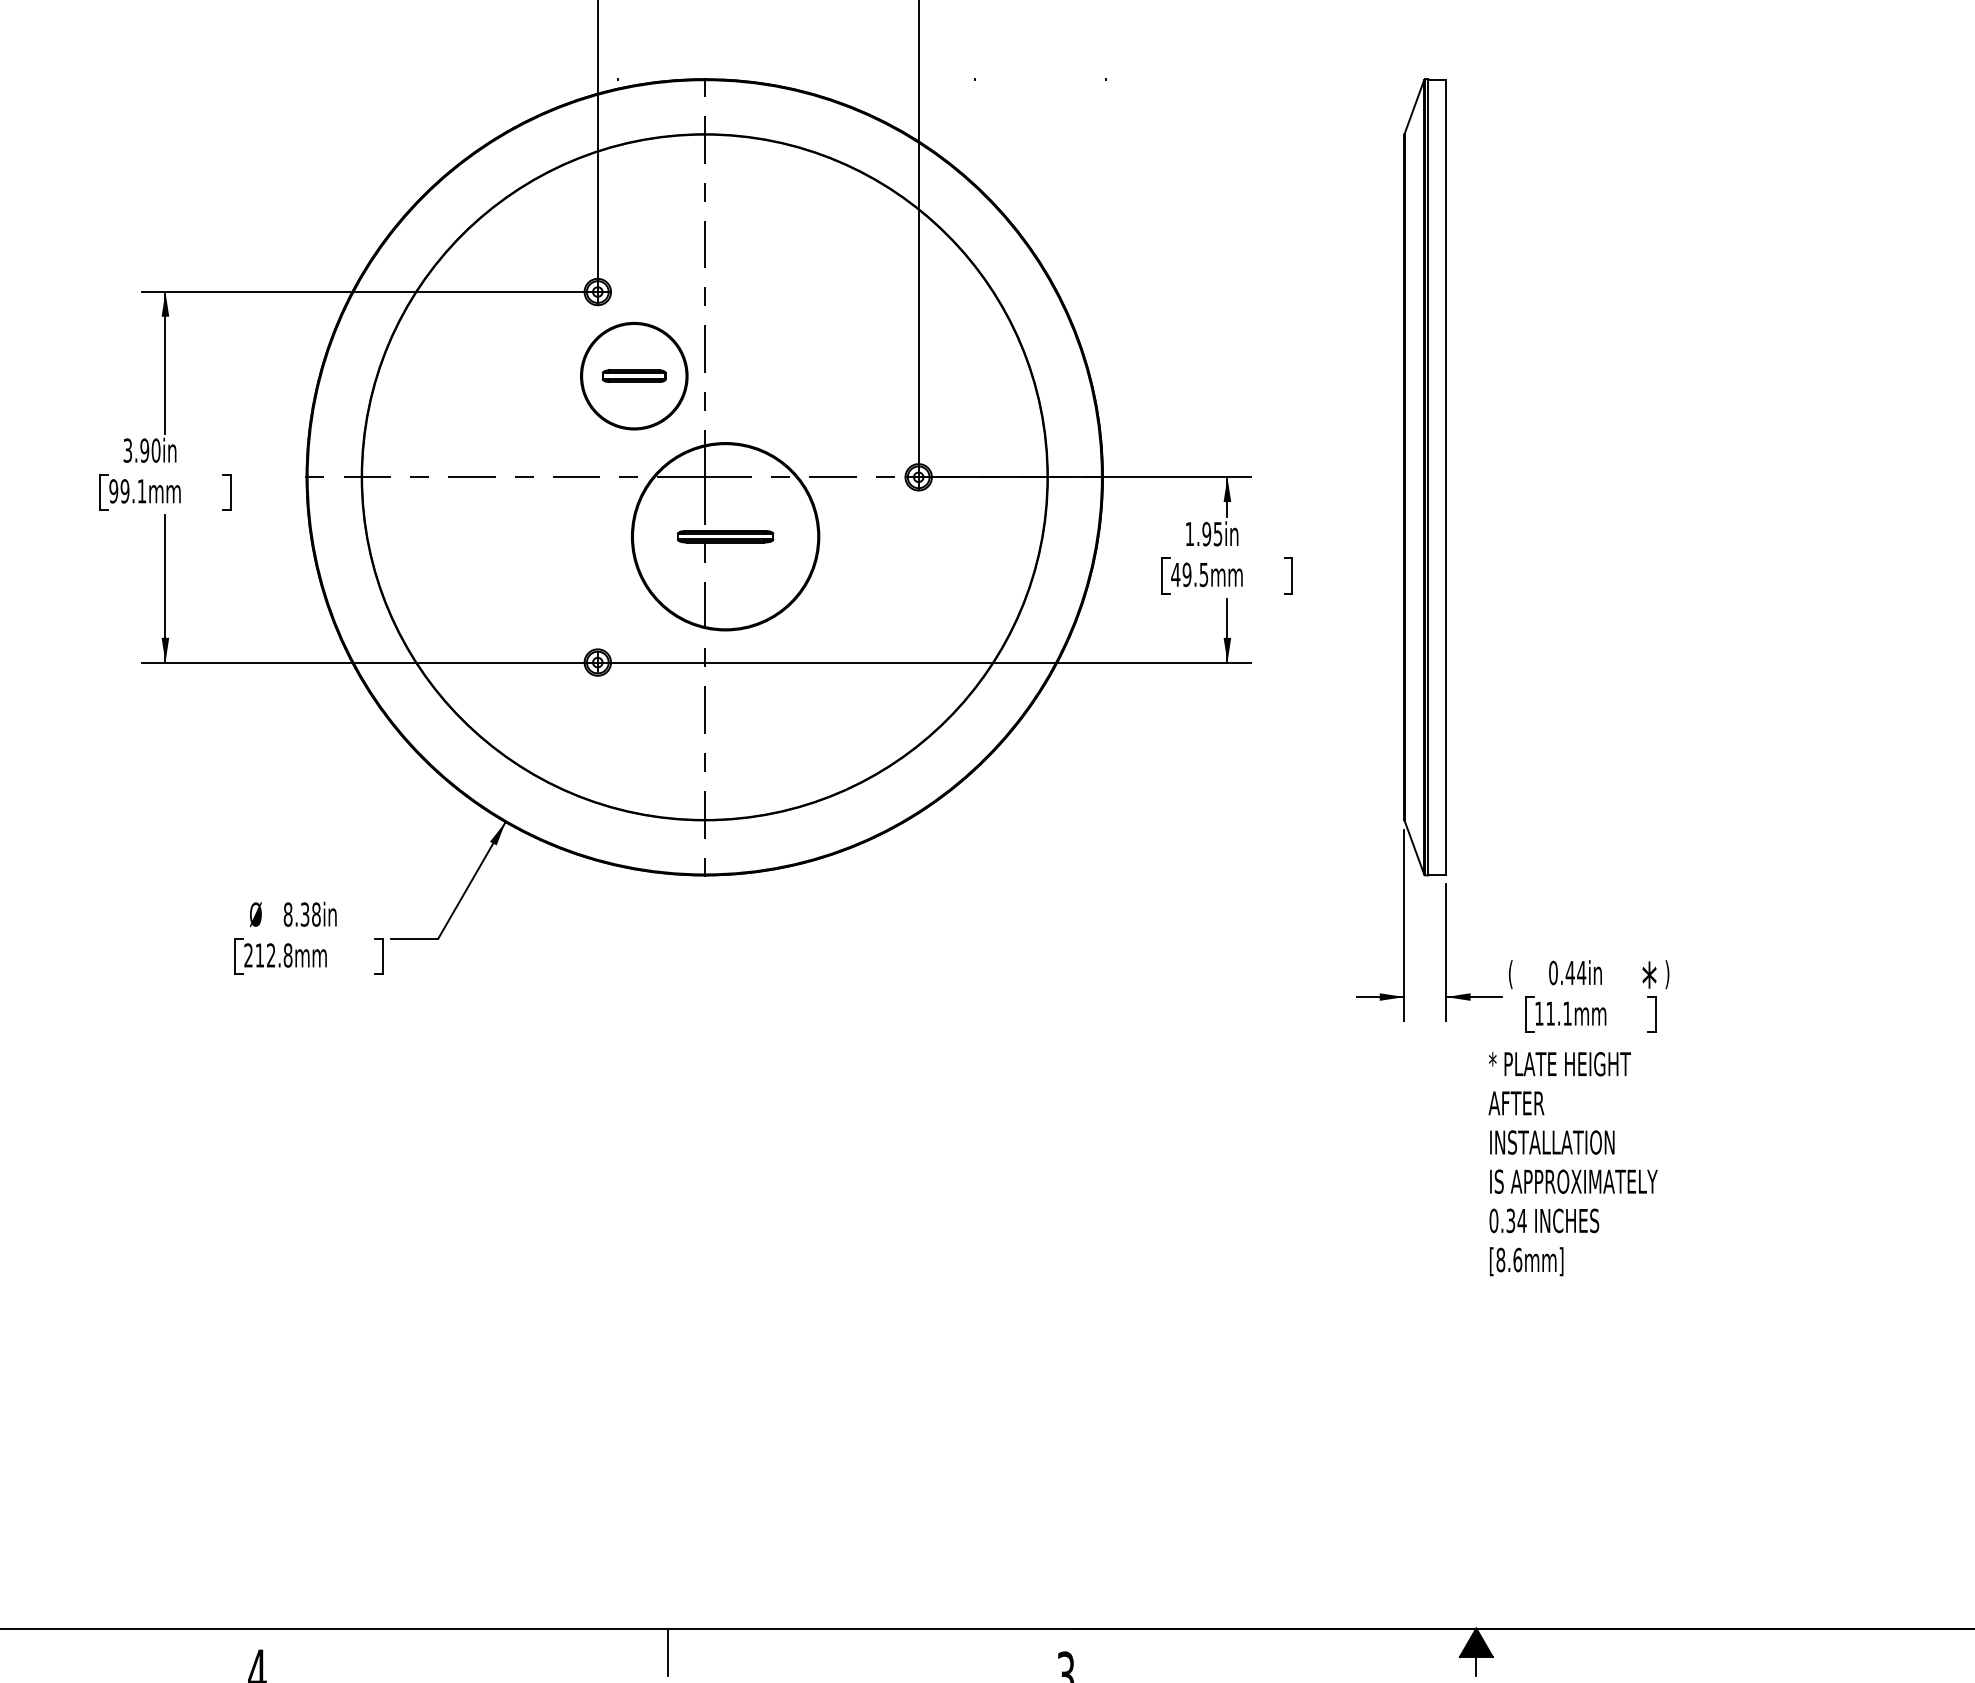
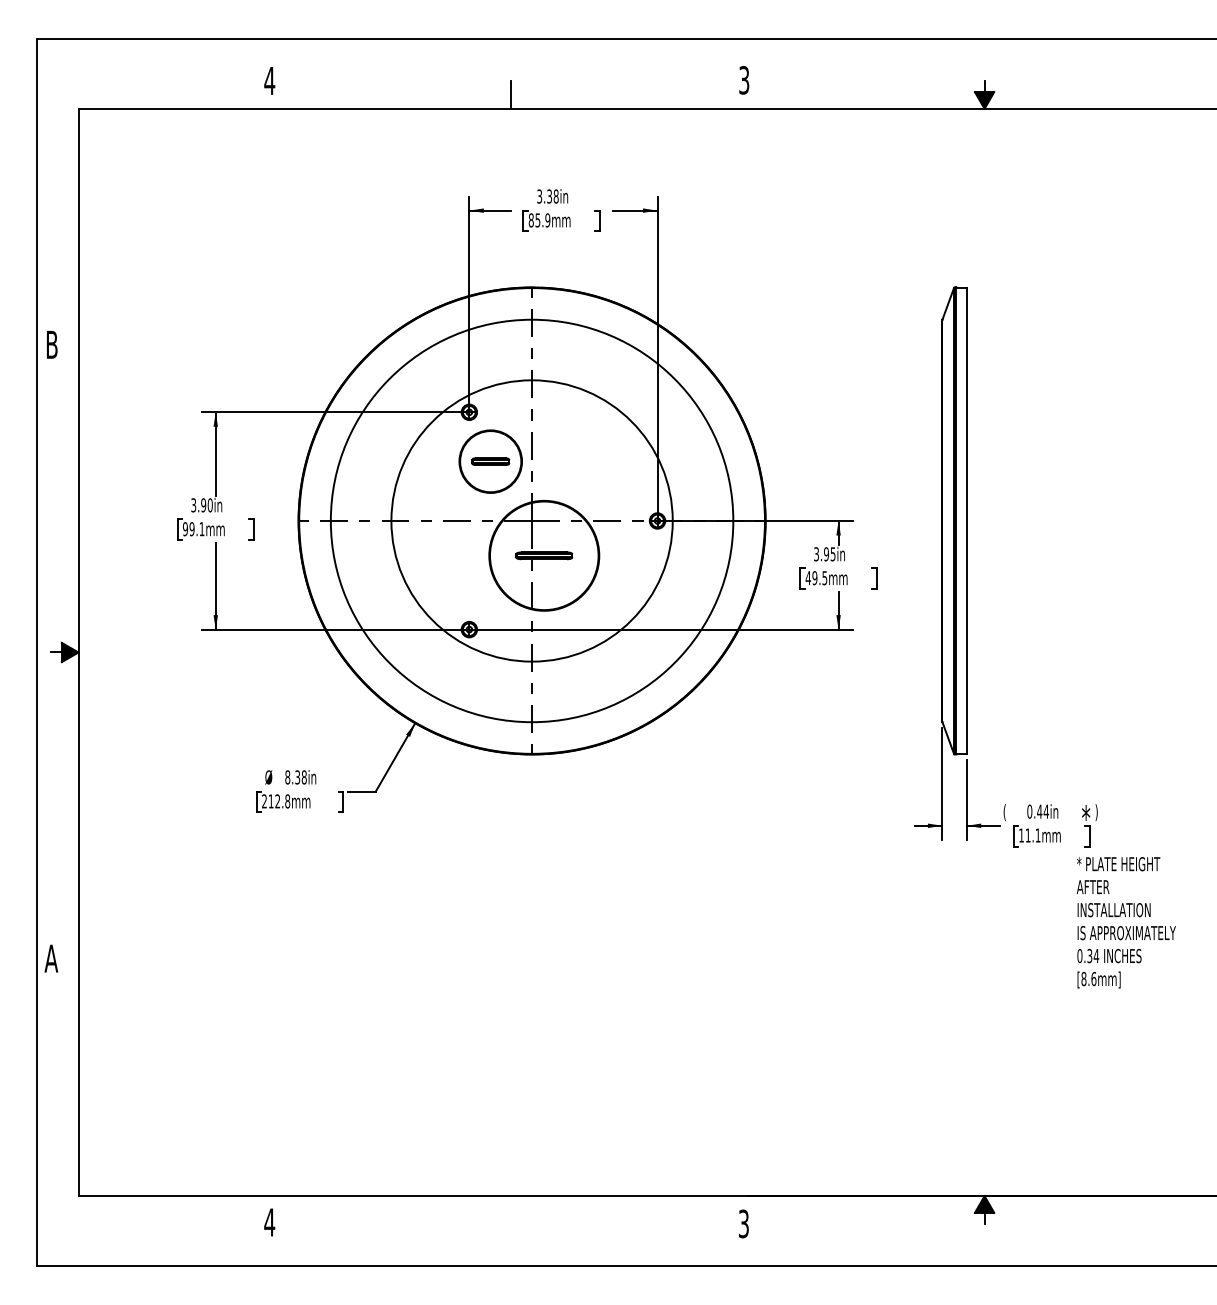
circle: (705, 476) -> (532, 520), size x0.7
text: (1189, 534) -> (816, 554), 1.95in -> 3.95in
text: (1571, 1163) -> (1125, 922), moved
line: (667, 1653) -> (510, 1210), removed

